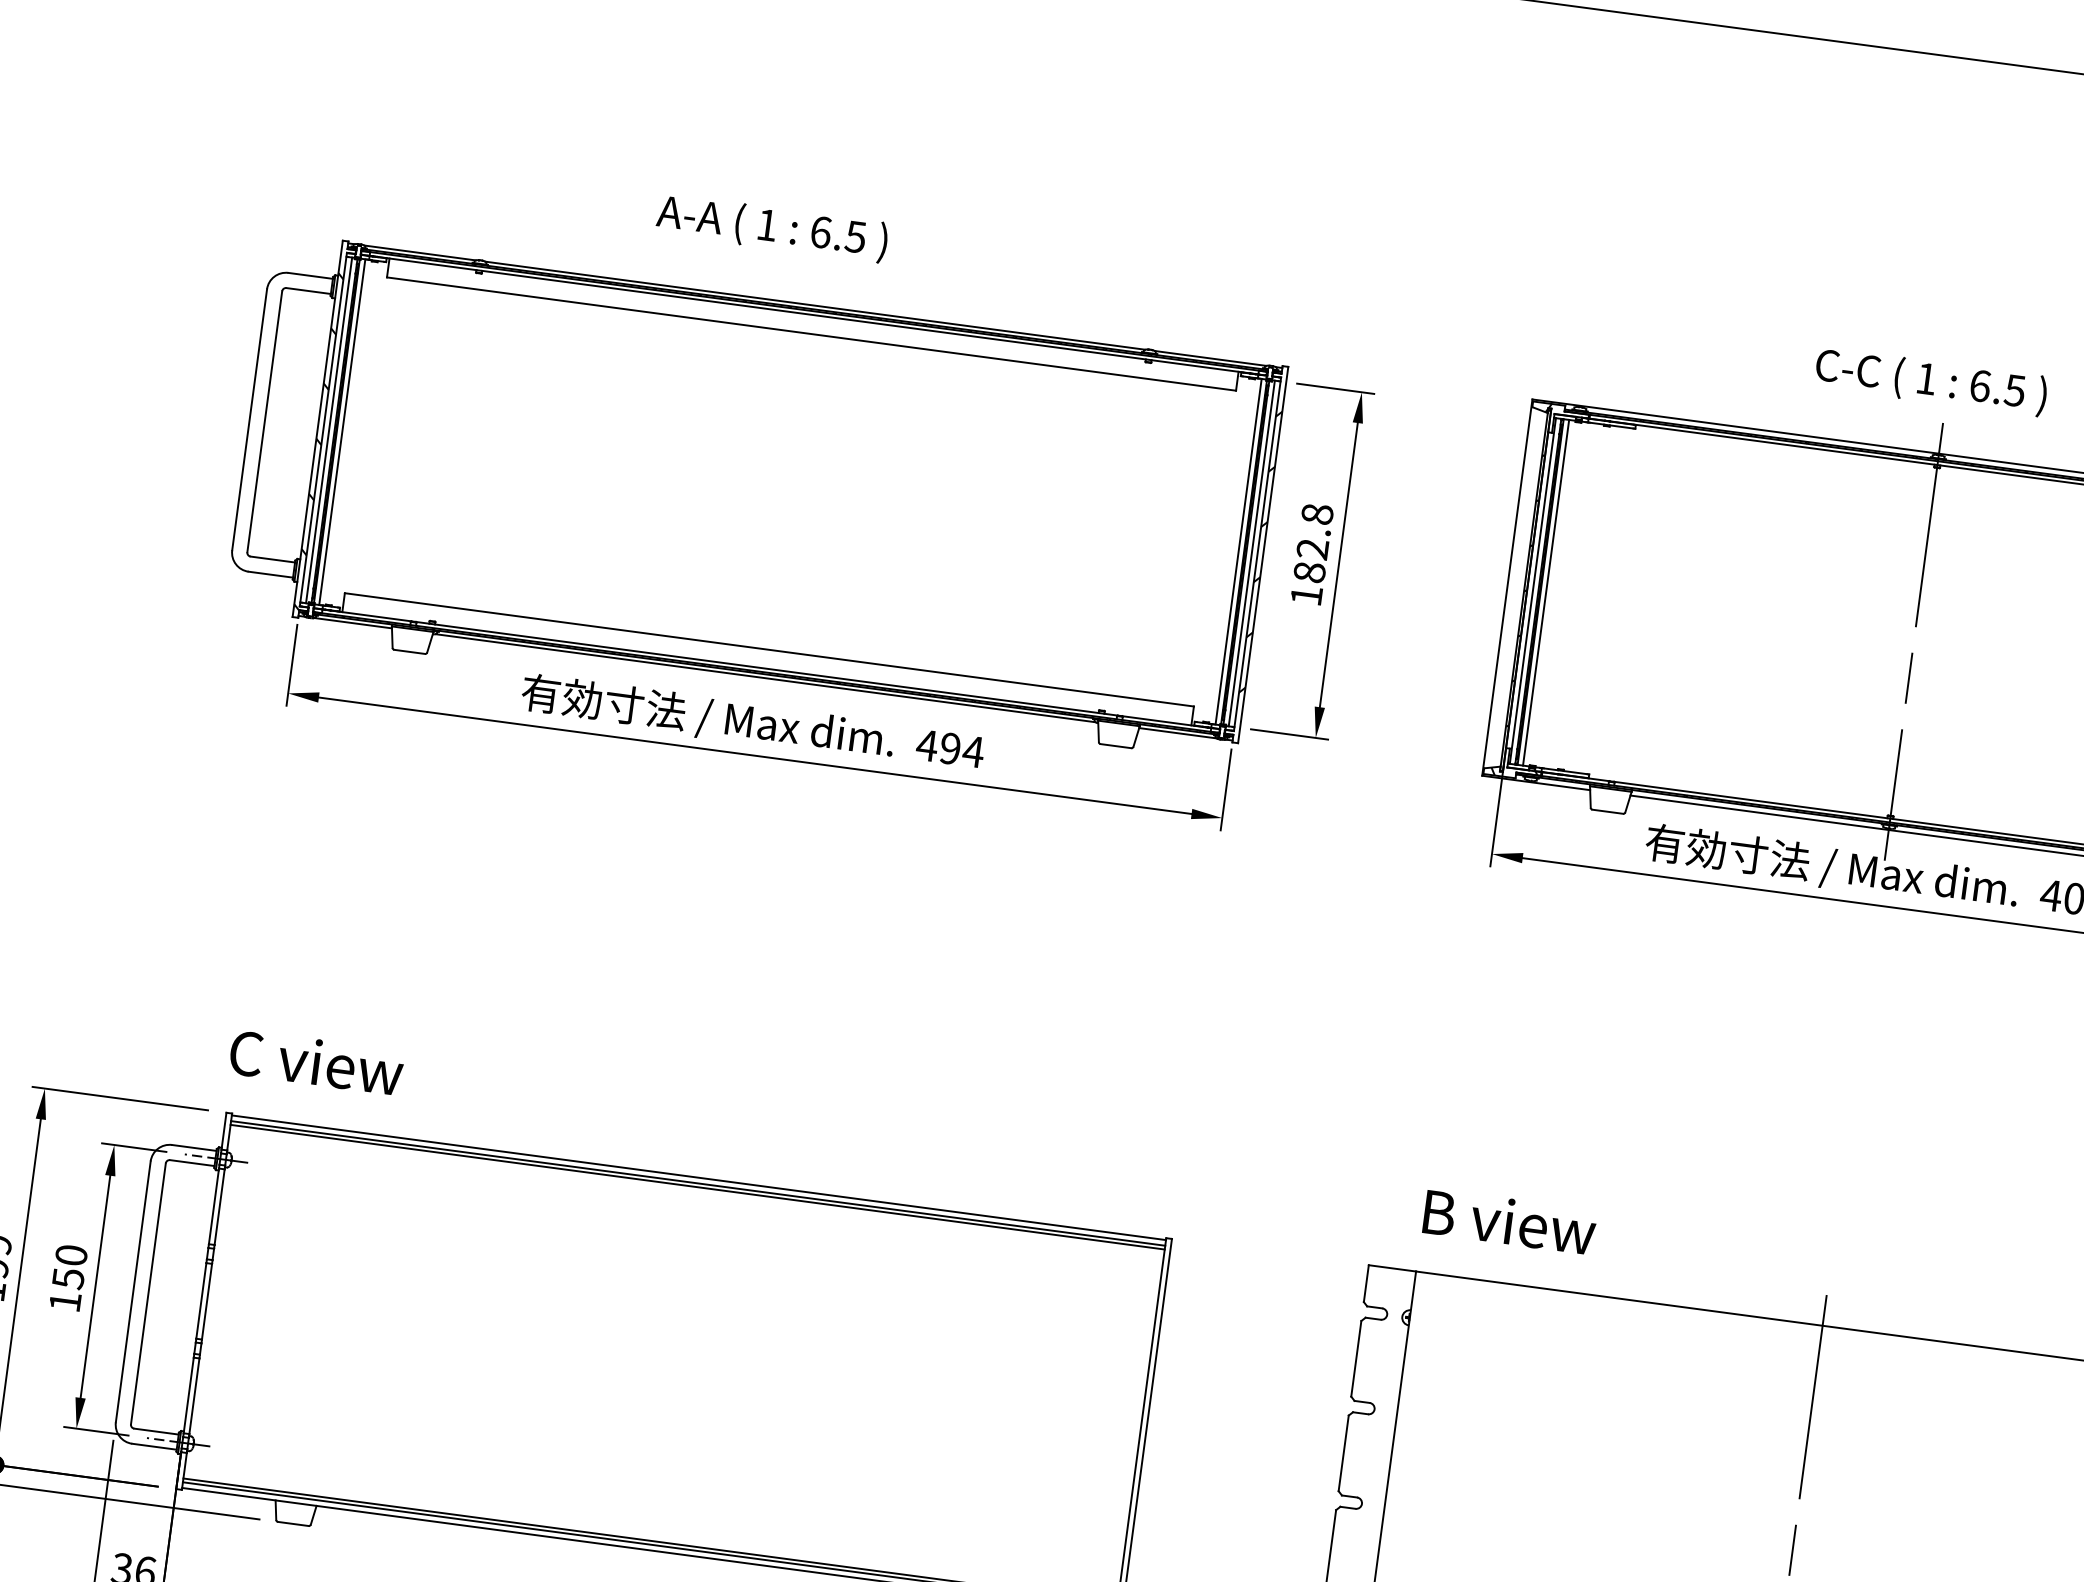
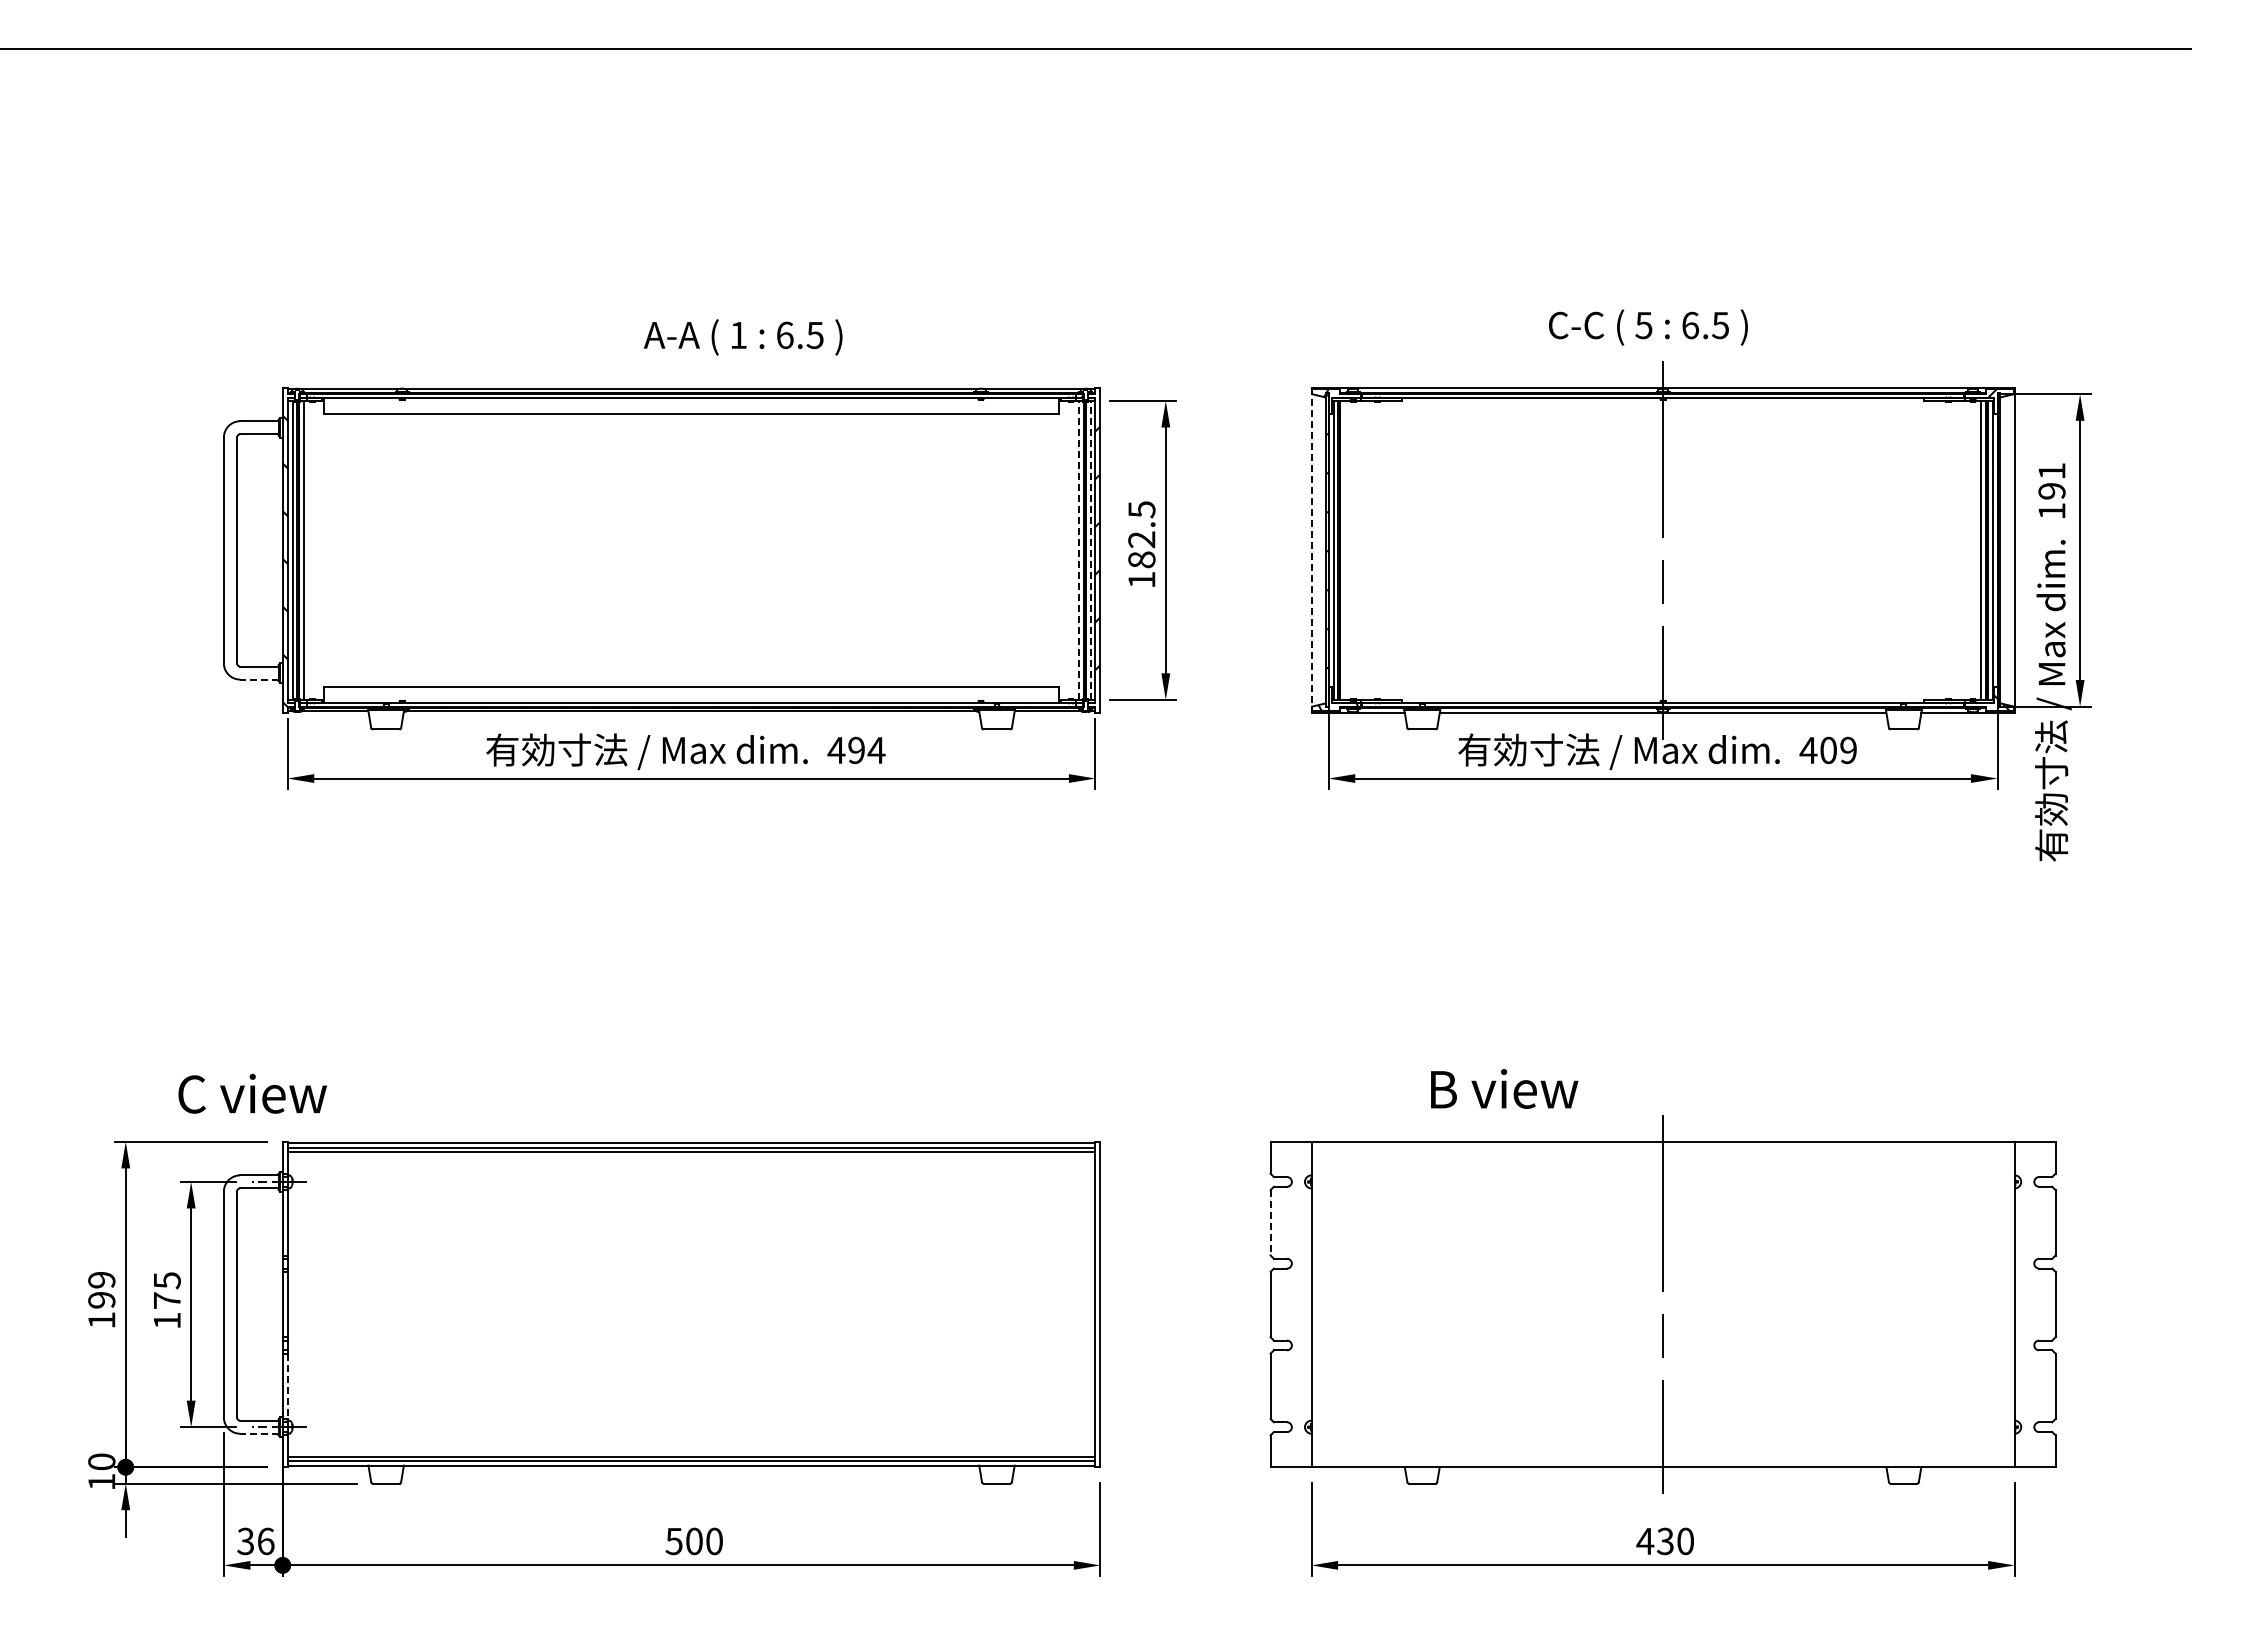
text: (772, 228) -> (743, 337), moved
text: (1925, 378) -> (1643, 325), 1 -> 5
text: (1317, 514) -> (1141, 509), 182.8 -> 182.5
line: (1239, 550) -> (1079, 549), solid -> dashed
line: (1251, 552) -> (1090, 549), solid -> dashed
line: (269, 574) -> (258, 679), solid -> dashed
line: (1507, 587) -> (1311, 550), solid -> dashed
line: (1546, 591) -> (1345, 549), removed
text: (316, 1062) -> (252, 1093), moved
text: (1509, 1221) -> (1504, 1088), moved
text: (69, 1266) -> (166, 1290), 150 -> 175
line: (1356, 1358) -> (1270, 1222), solid -> dashed
line: (194, 1396) -> (287, 1386), solid -> dashed
line: (153, 1446) -> (258, 1433), solid -> dashed

